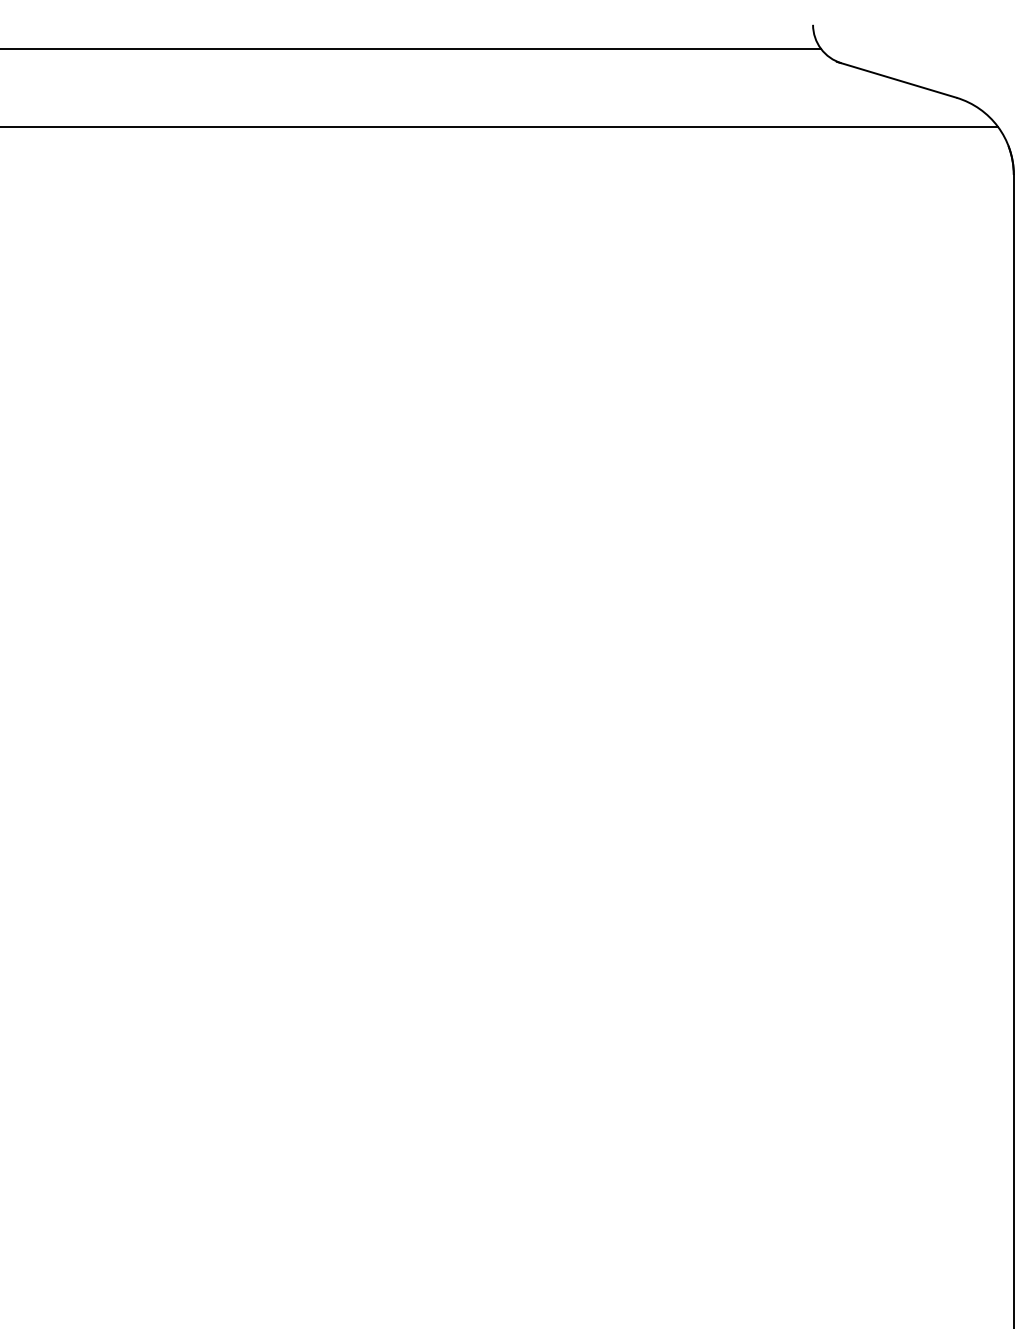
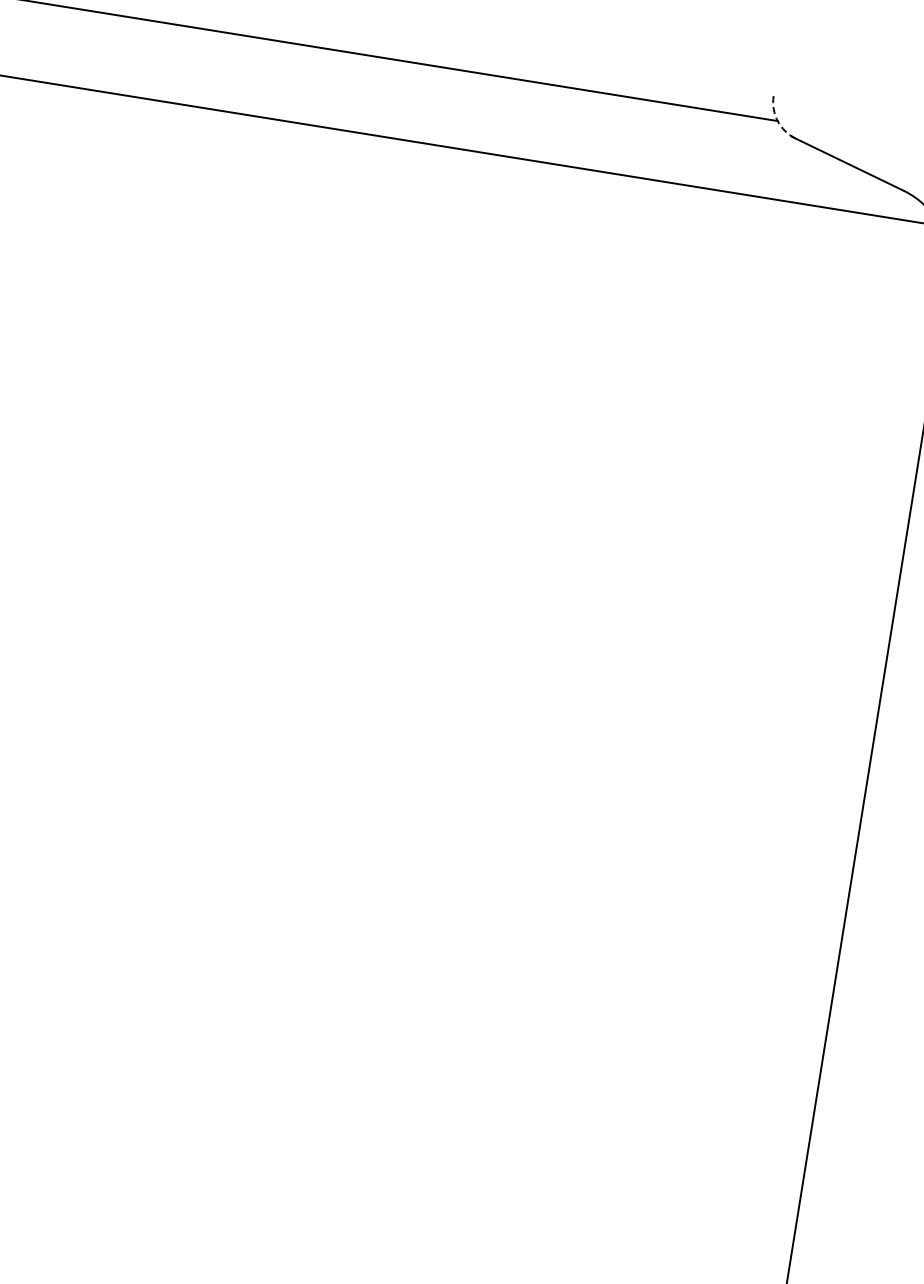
arc: (820, 48) -> (777, 120), solid -> dashed

